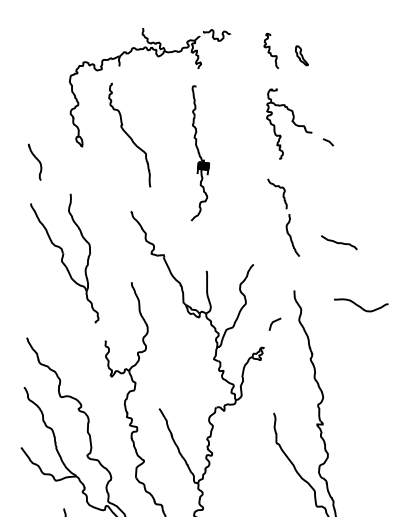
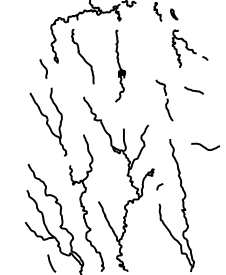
part: (298, 123) -> (189, 48), moved
curve: (34, 159) -> (43, 67), moved
line: (338, 242) -> (193, 90), moved
line: (274, 323) -> (159, 186), moved

